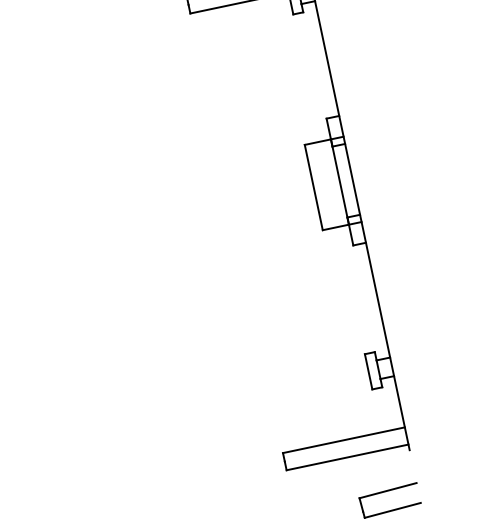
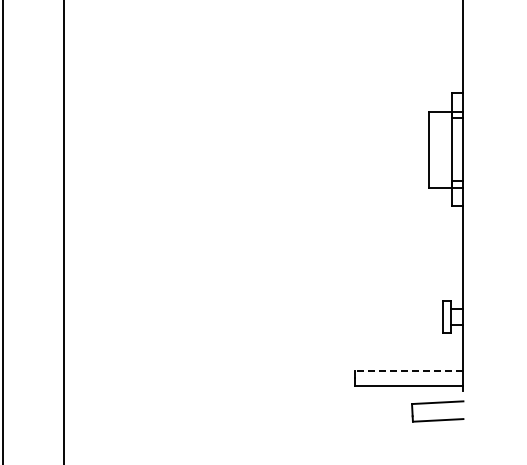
line: (343, 440) -> (408, 370), solid -> dashed
part: (388, 491) -> (437, 403), moved

